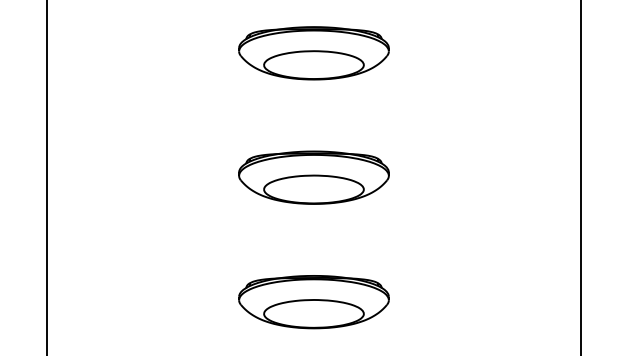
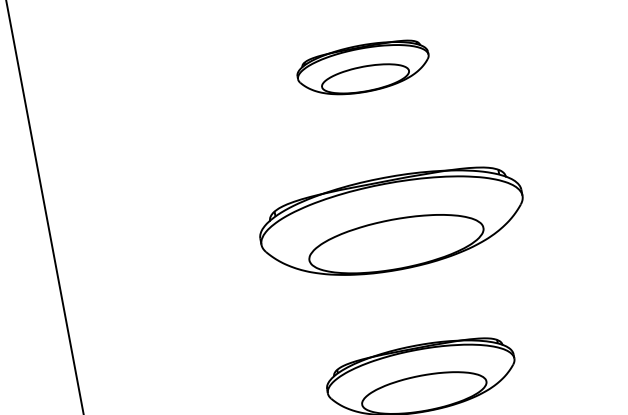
part: (313, 53) -> (363, 68), size x0.7
part: (313, 177) -> (391, 223), size x1.4

